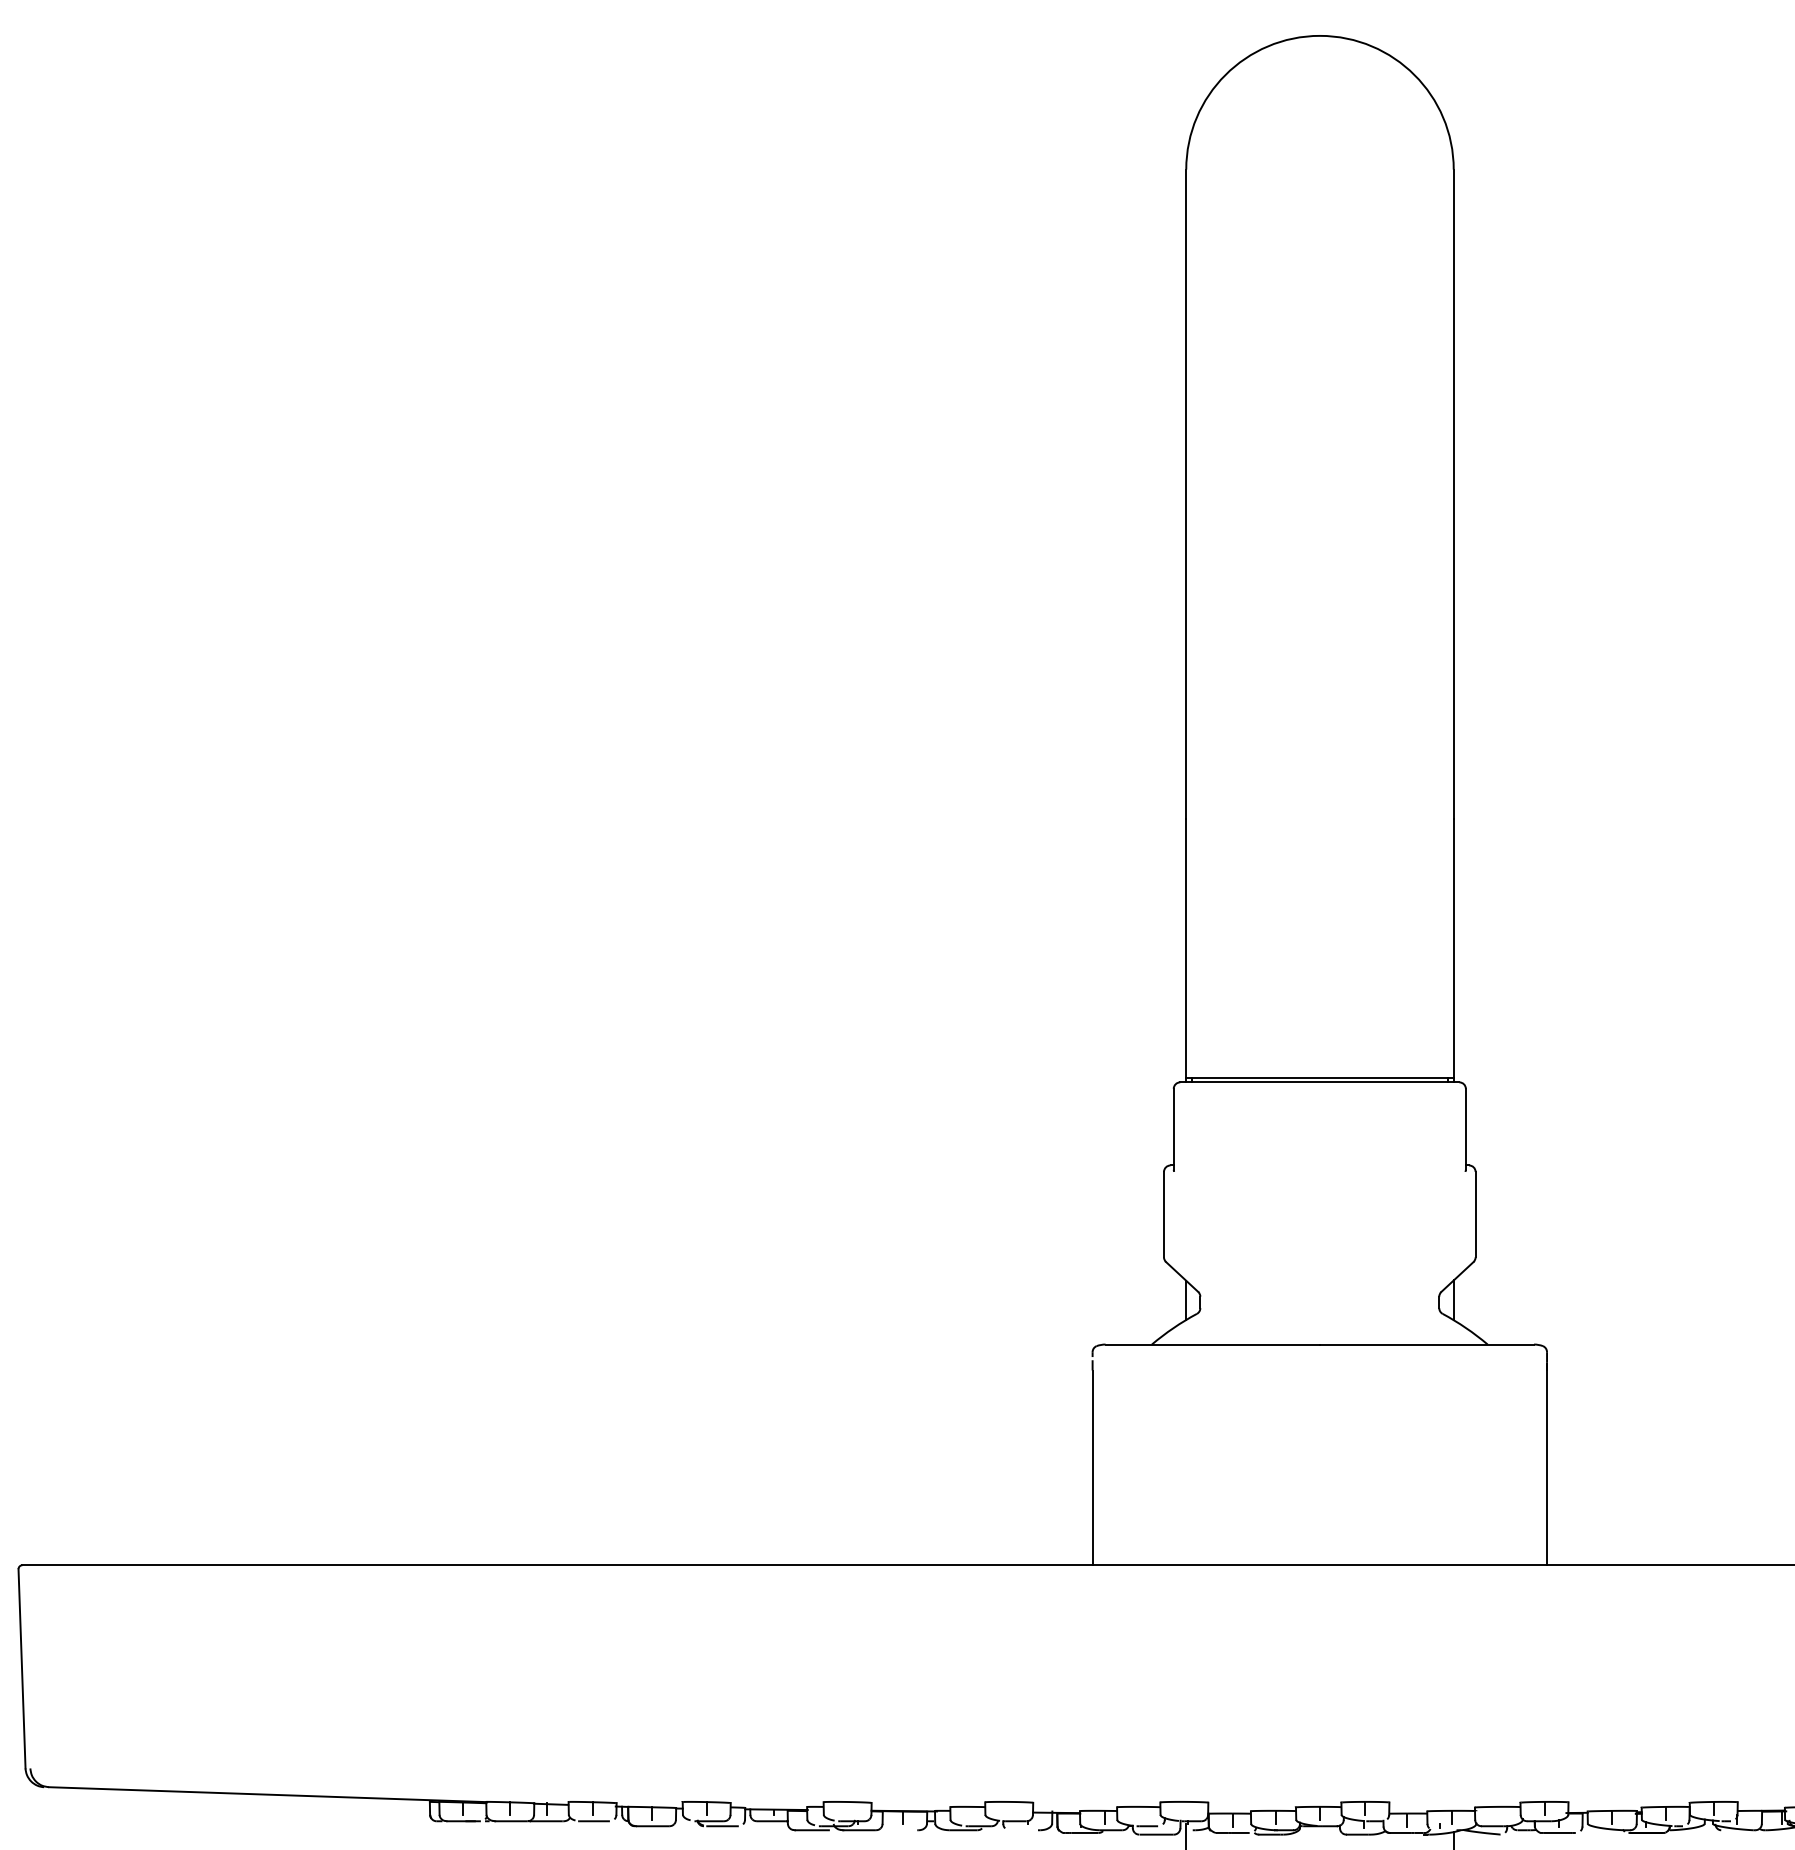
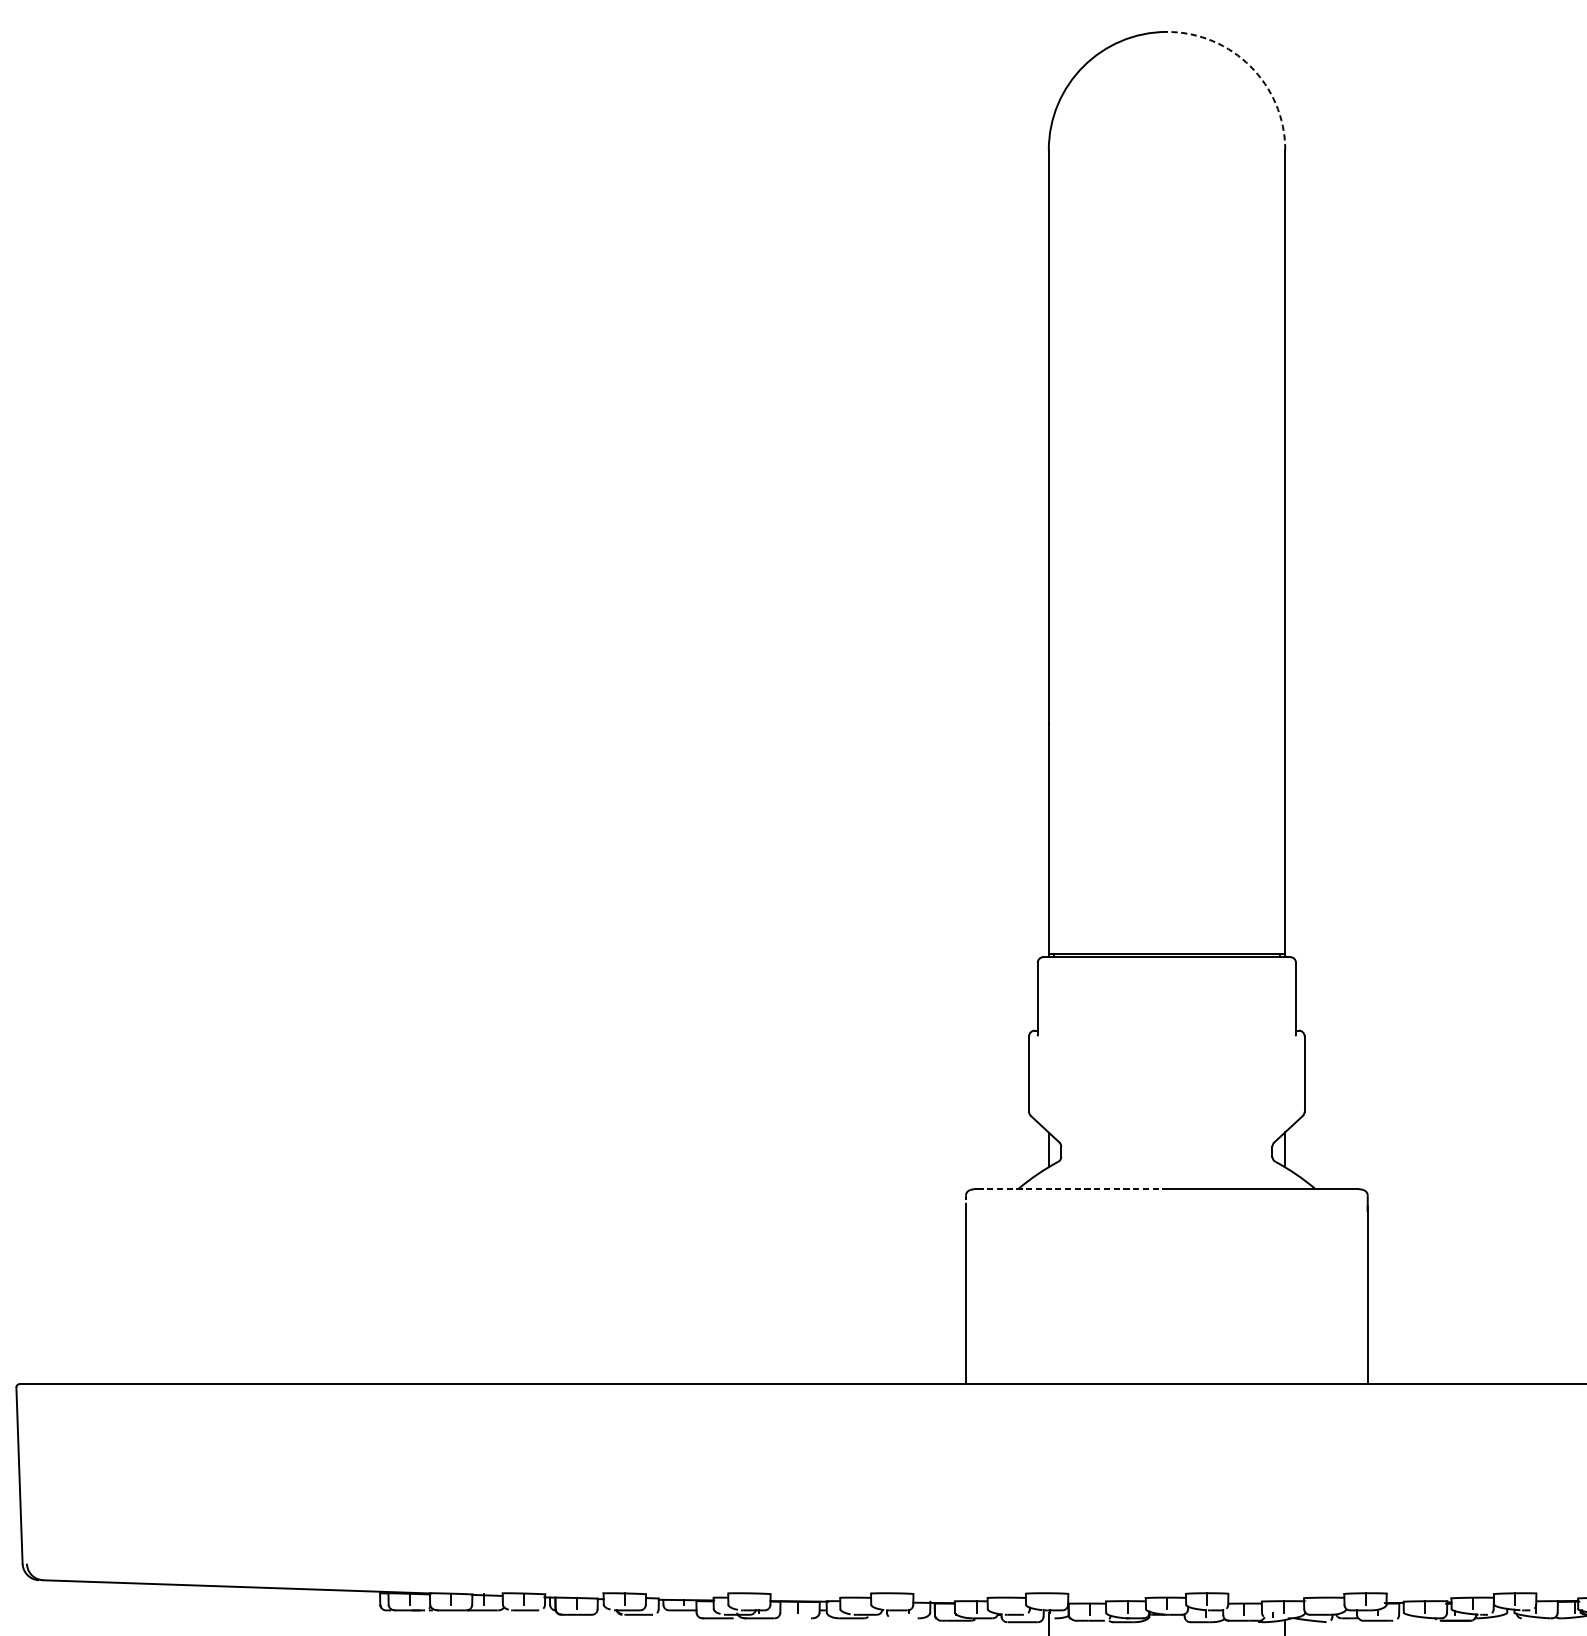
arc: (1414, 75) -> (1250, 66), solid -> dashed
line: (1213, 1344) -> (1072, 1188), solid -> dashed

